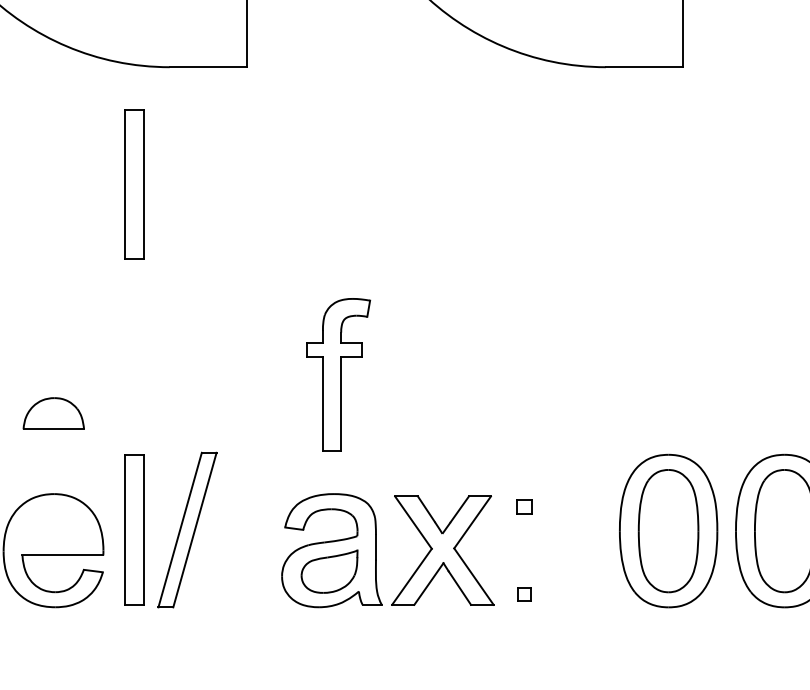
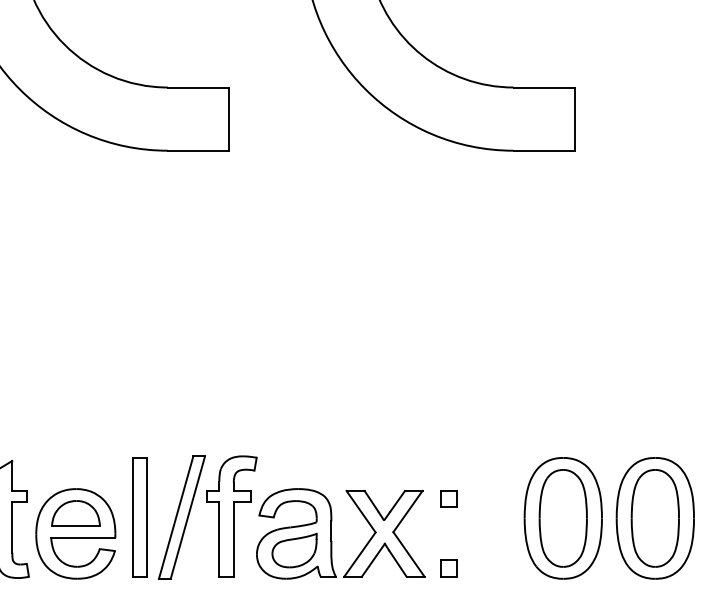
part: (133, 184) -> (139, 243), removed
part: (338, 374) -> (231, 516), moved
part: (53, 413) -> (75, 513), moved
part: (523, 505) -> (448, 498), size x1.43
part: (523, 594) -> (448, 568), size x1.67

